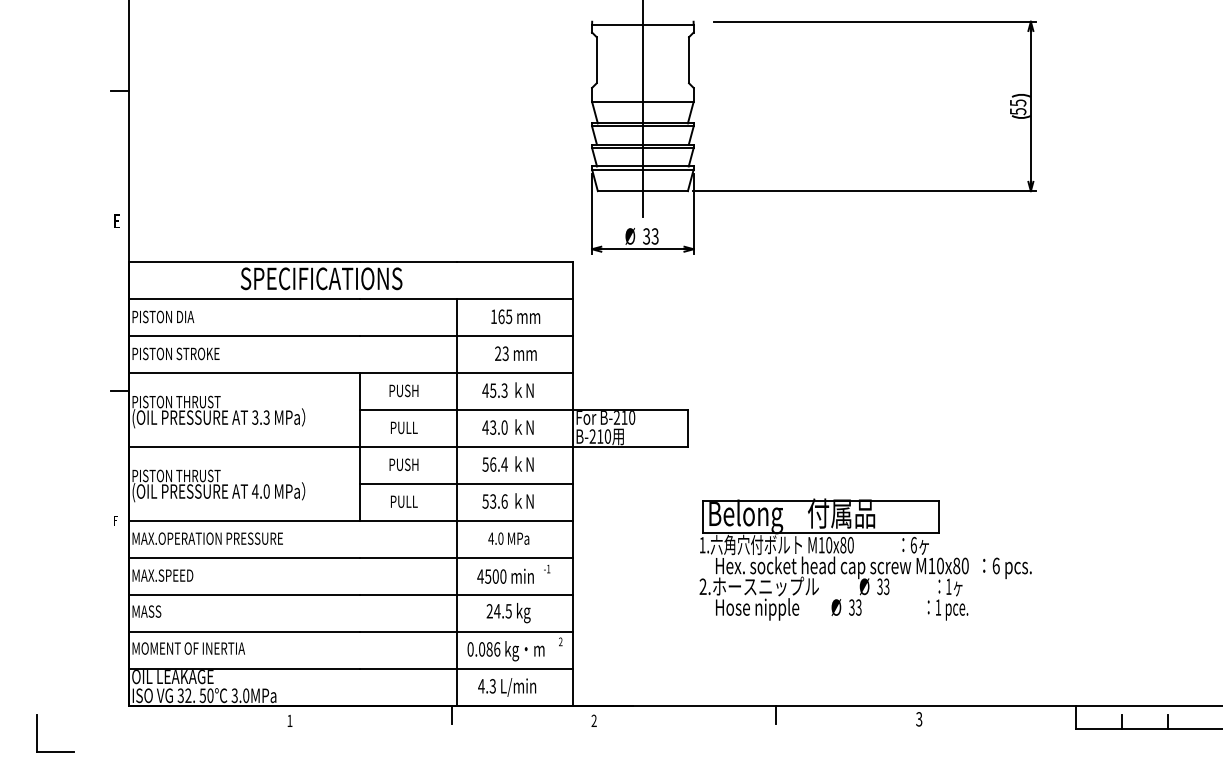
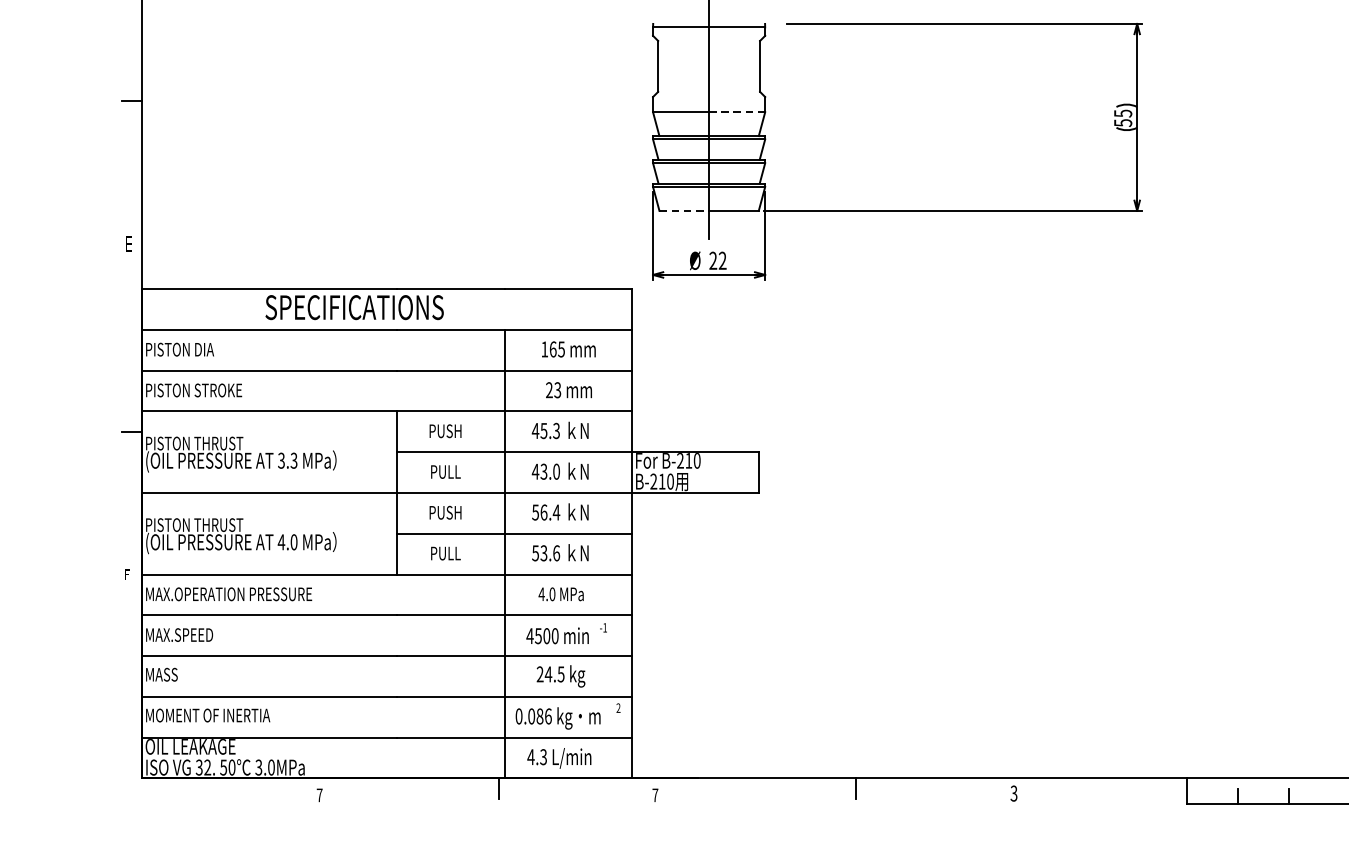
line: (668, 101) -> (737, 111), solid -> dashed
line: (620, 191) -> (684, 211), solid -> dashed
text: (650, 236) -> (717, 260), 33 -> 22
part: (865, 559) -> (954, 617), removed
text: (289, 720) -> (319, 794), 1 -> 7
text: (593, 720) -> (654, 794), 2 -> 7
part: (37, 733) -> (41, 809), removed

